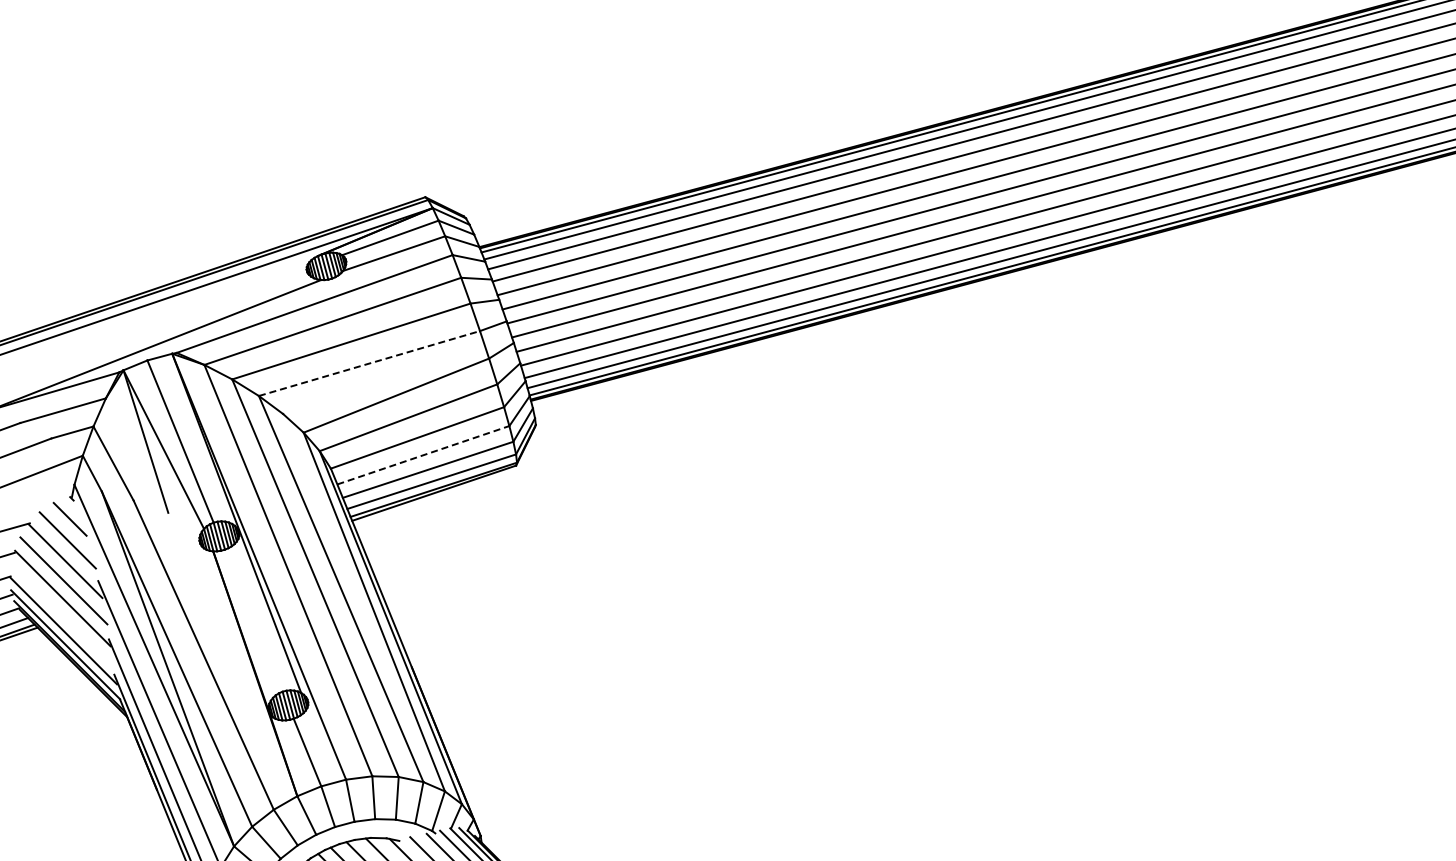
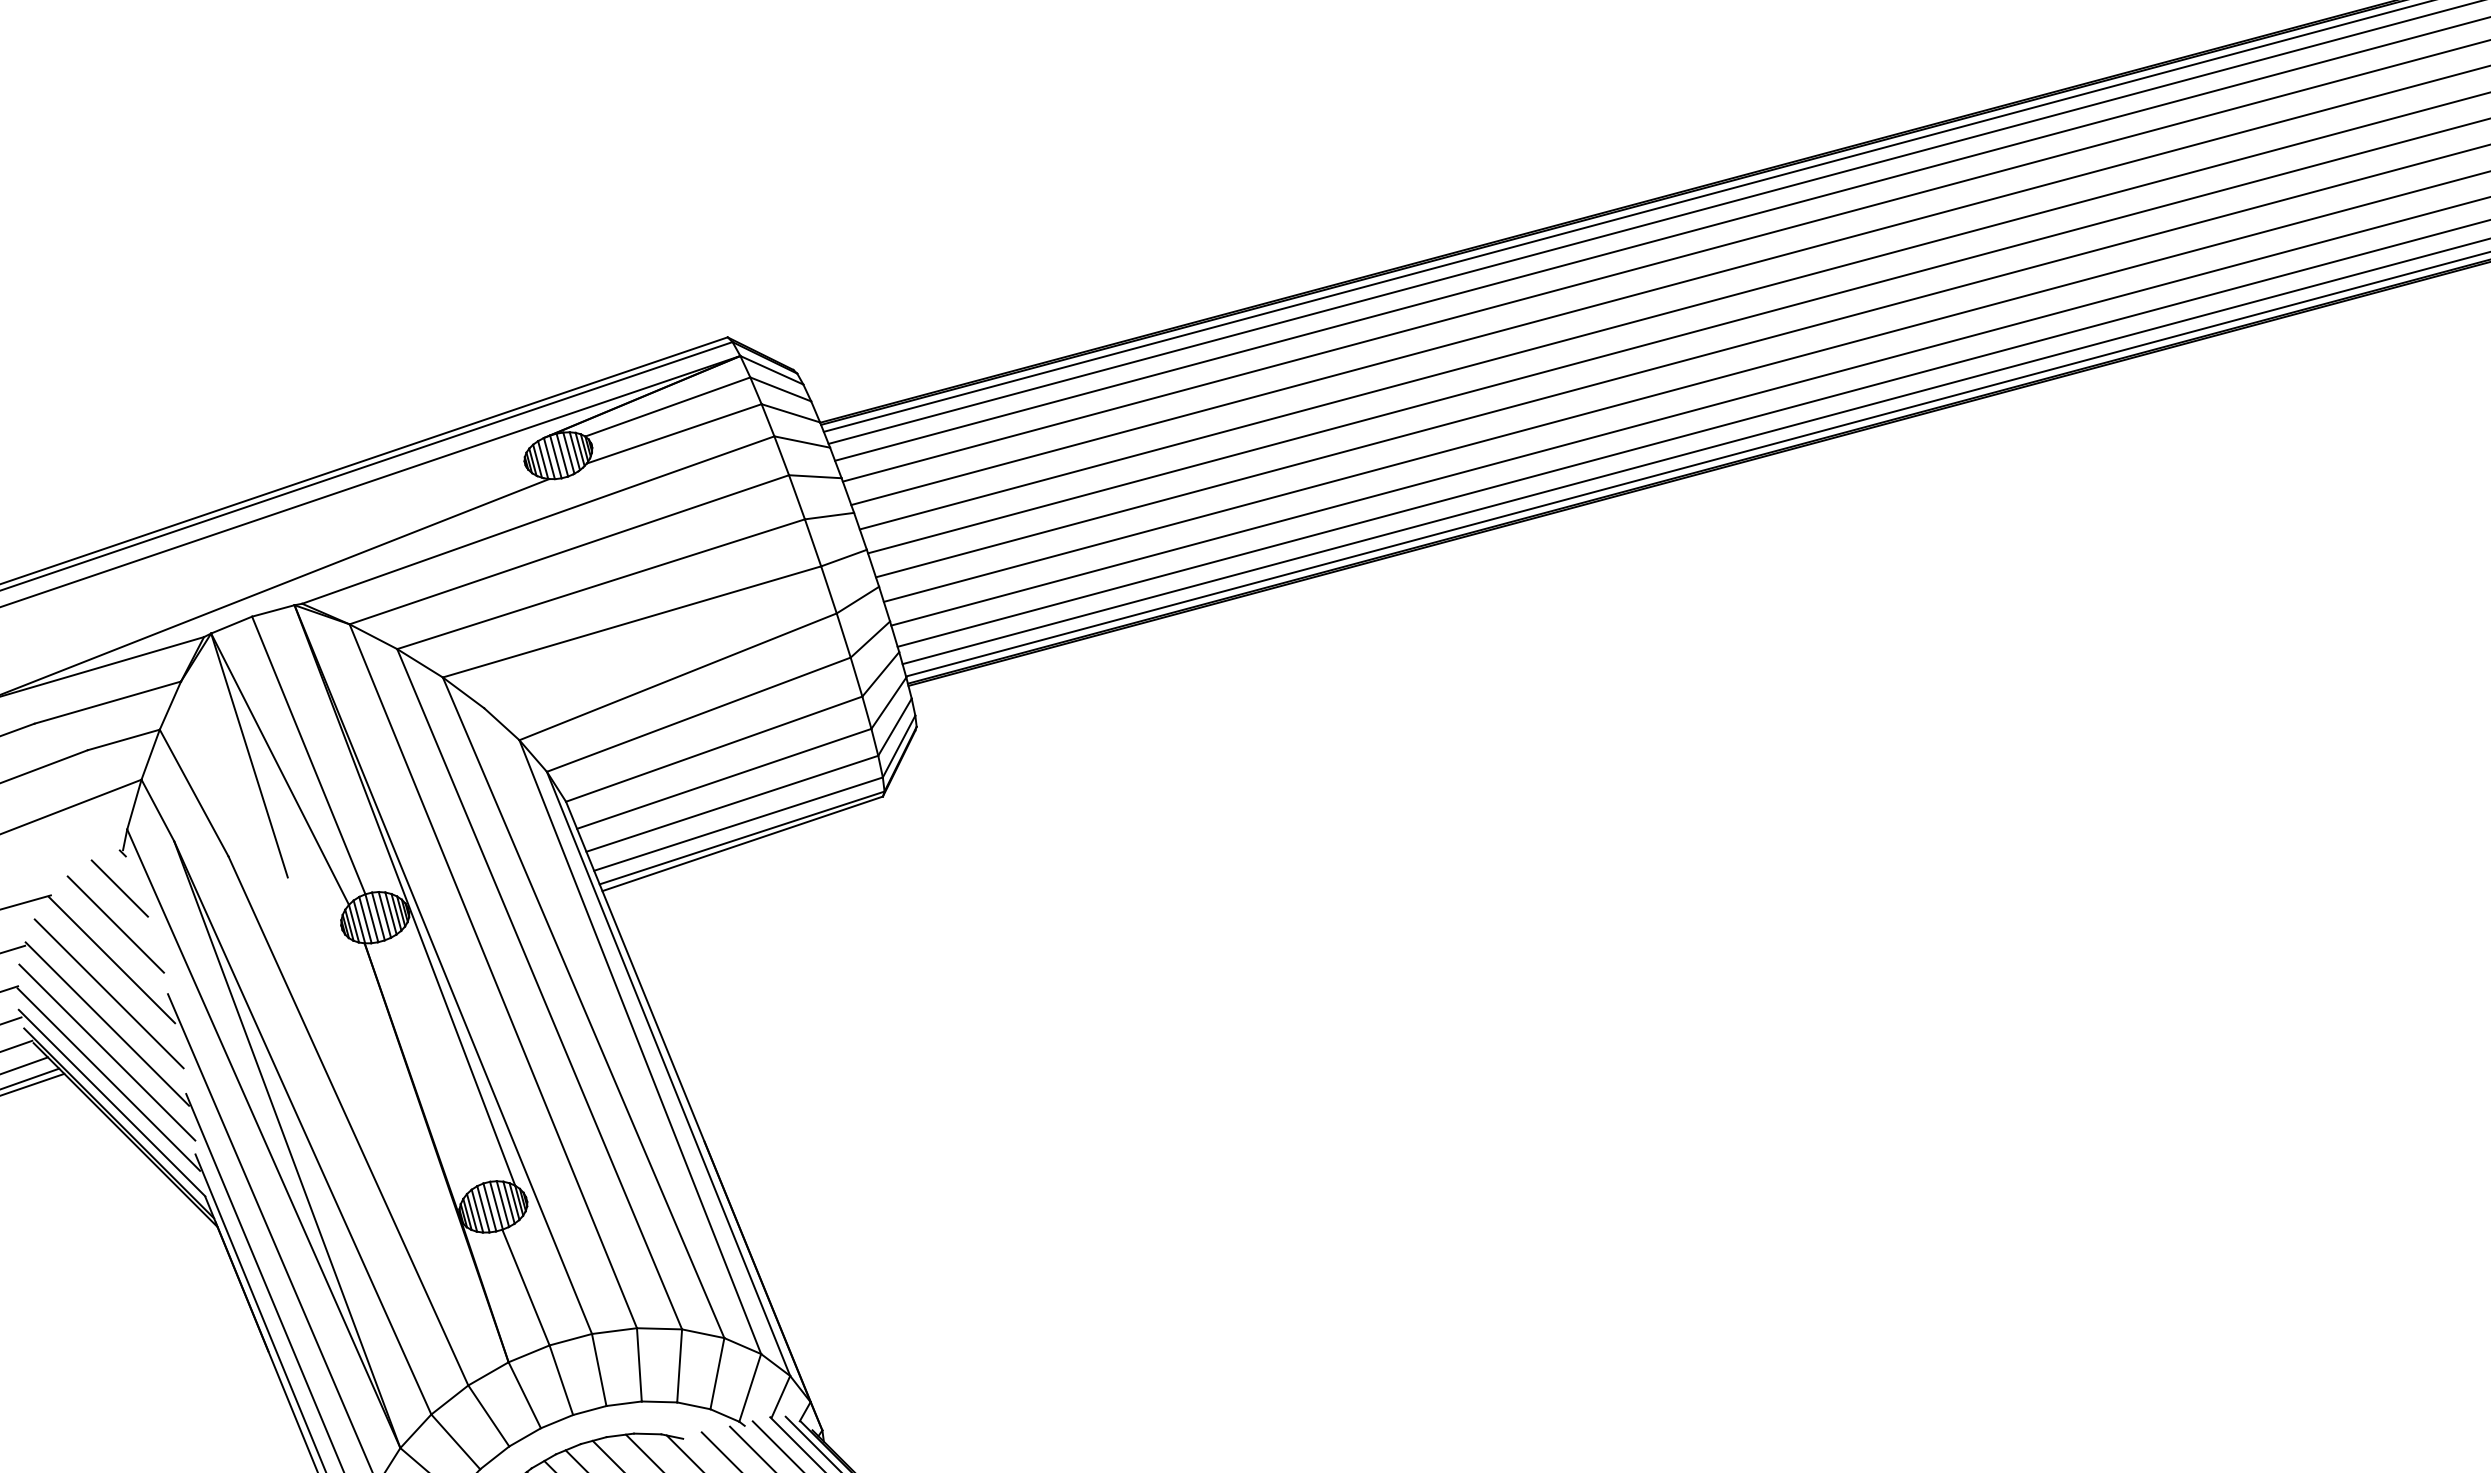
line: (369, 363) -> (632, 621), dashed -> solid
line: (423, 455) -> (724, 779), dashed -> solid
line: (62, 614) -> (106, 1051), added

